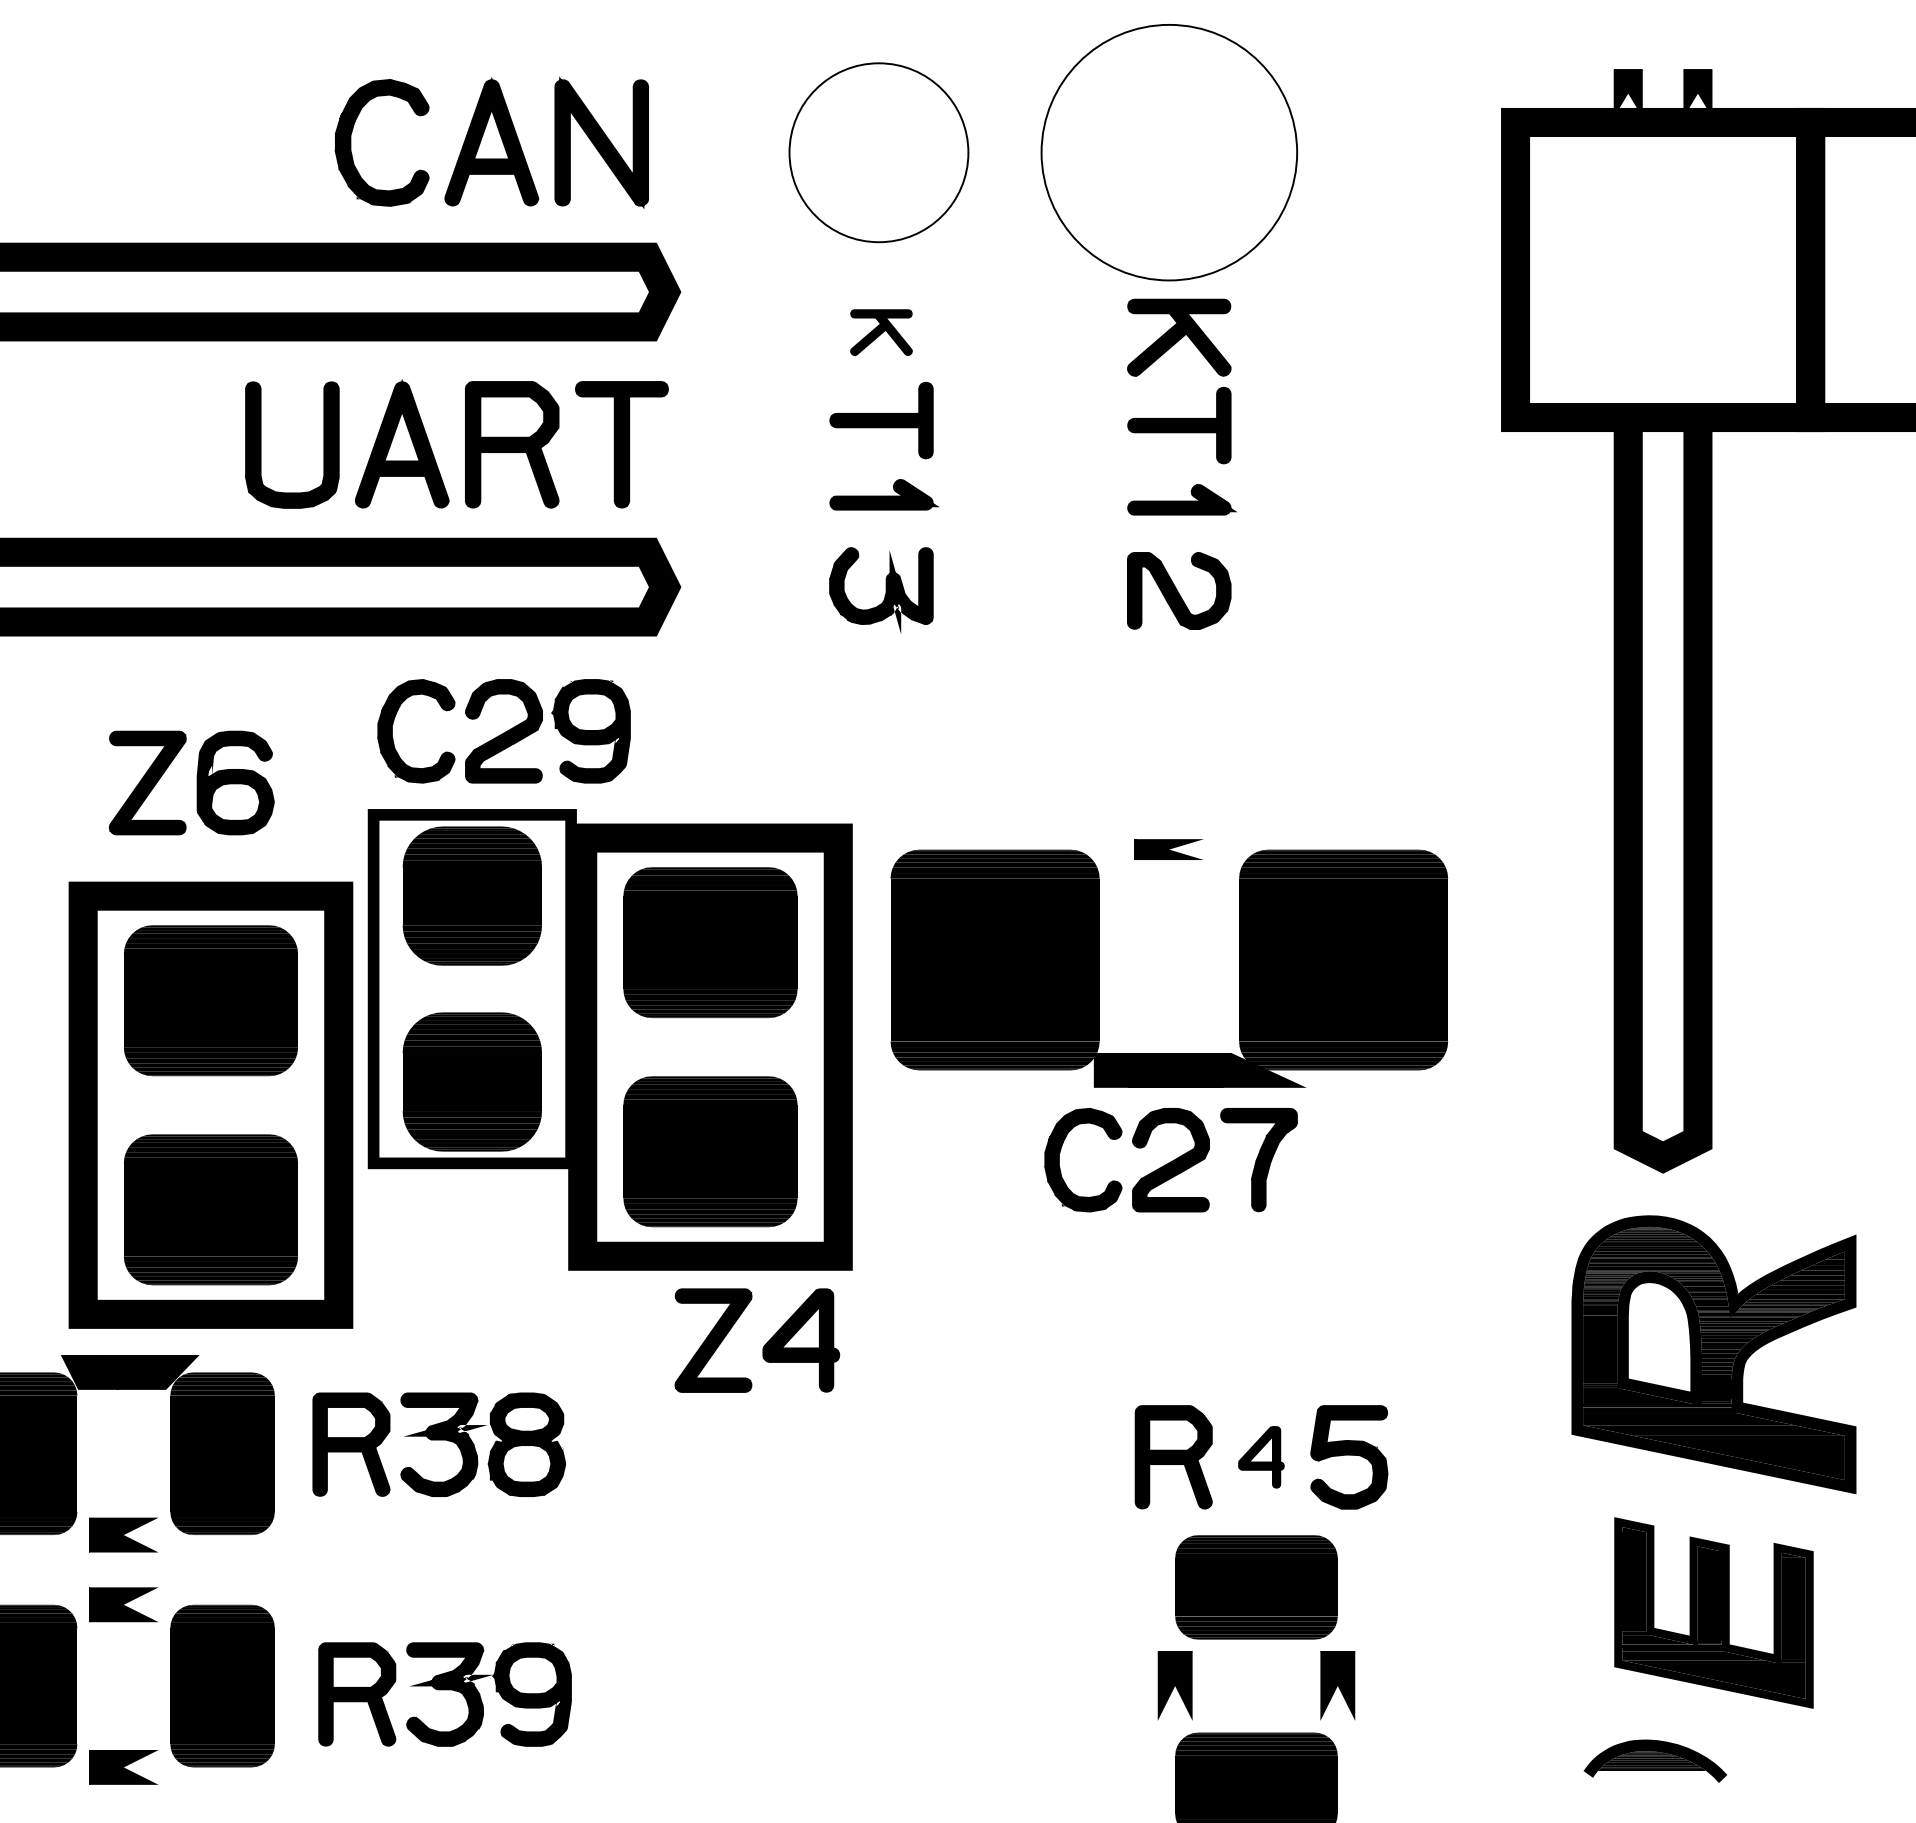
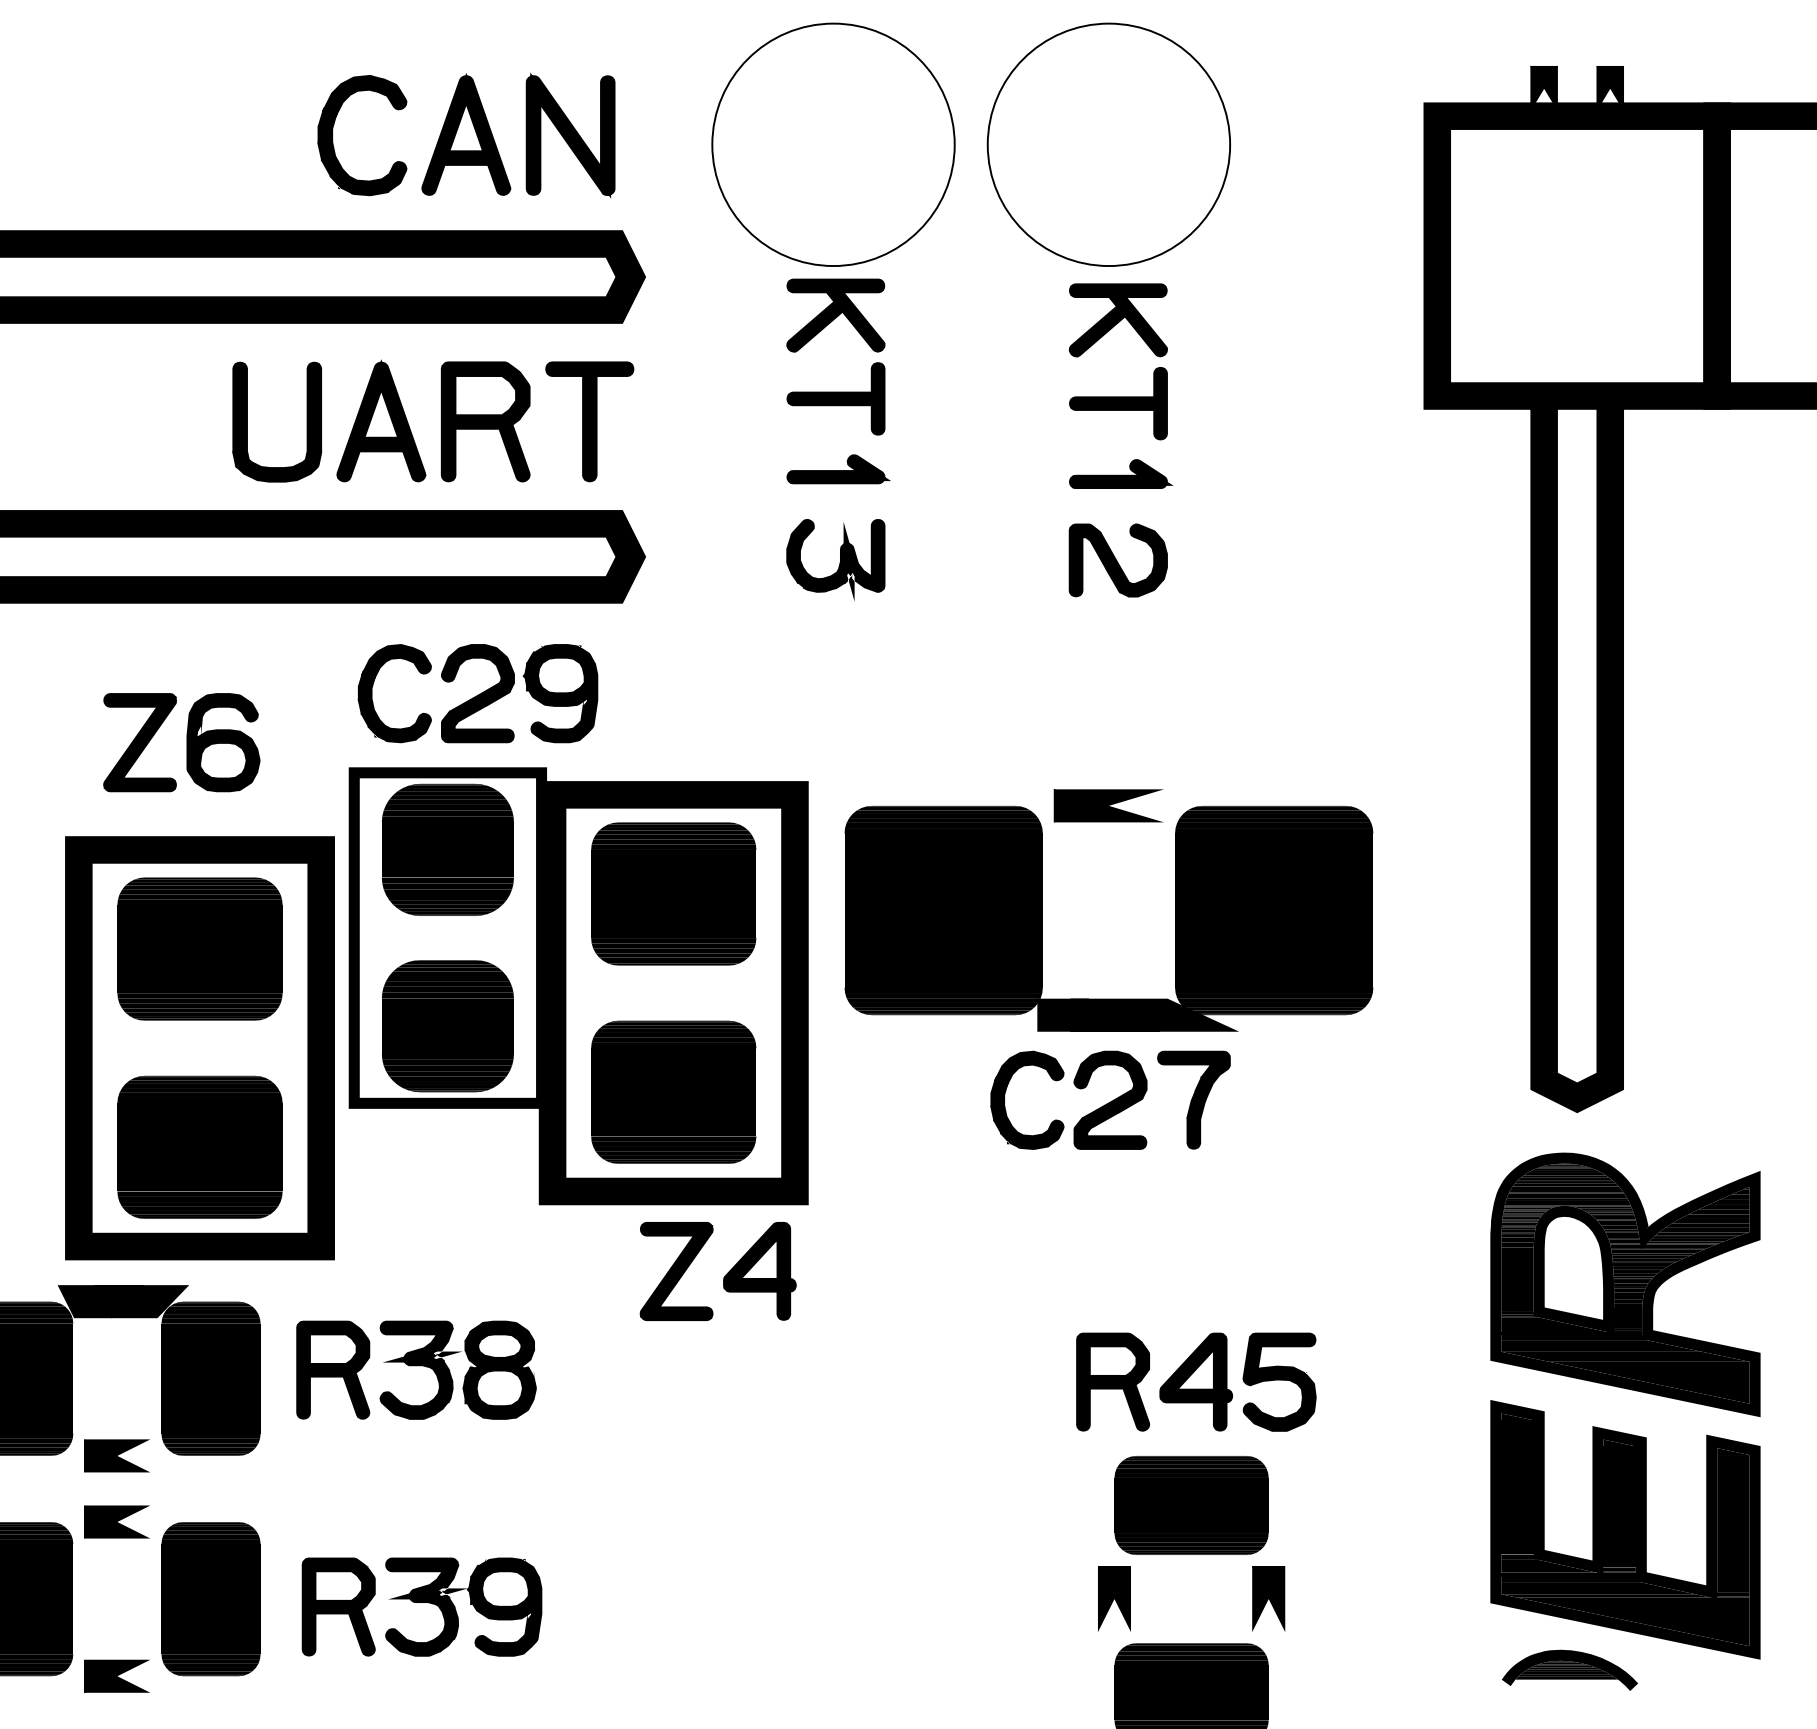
part: (878, 152) -> (833, 144), size x1.43
part: (881, 332) -> (835, 315), size x1.67
part: (1168, 849) -> (1108, 805), size x1.67
part: (1261, 1457) -> (1196, 1382), size x1.67
part: (1713, 1612) -> (1625, 1529), size x1.43

